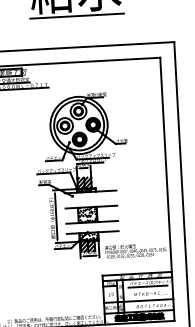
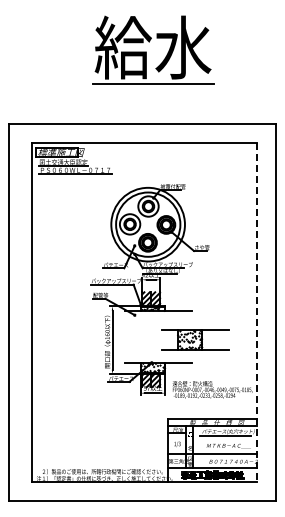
line: (167, 189) -> (257, 313), solid -> dashed
part: (91, 214) -> (195, 339), moved

